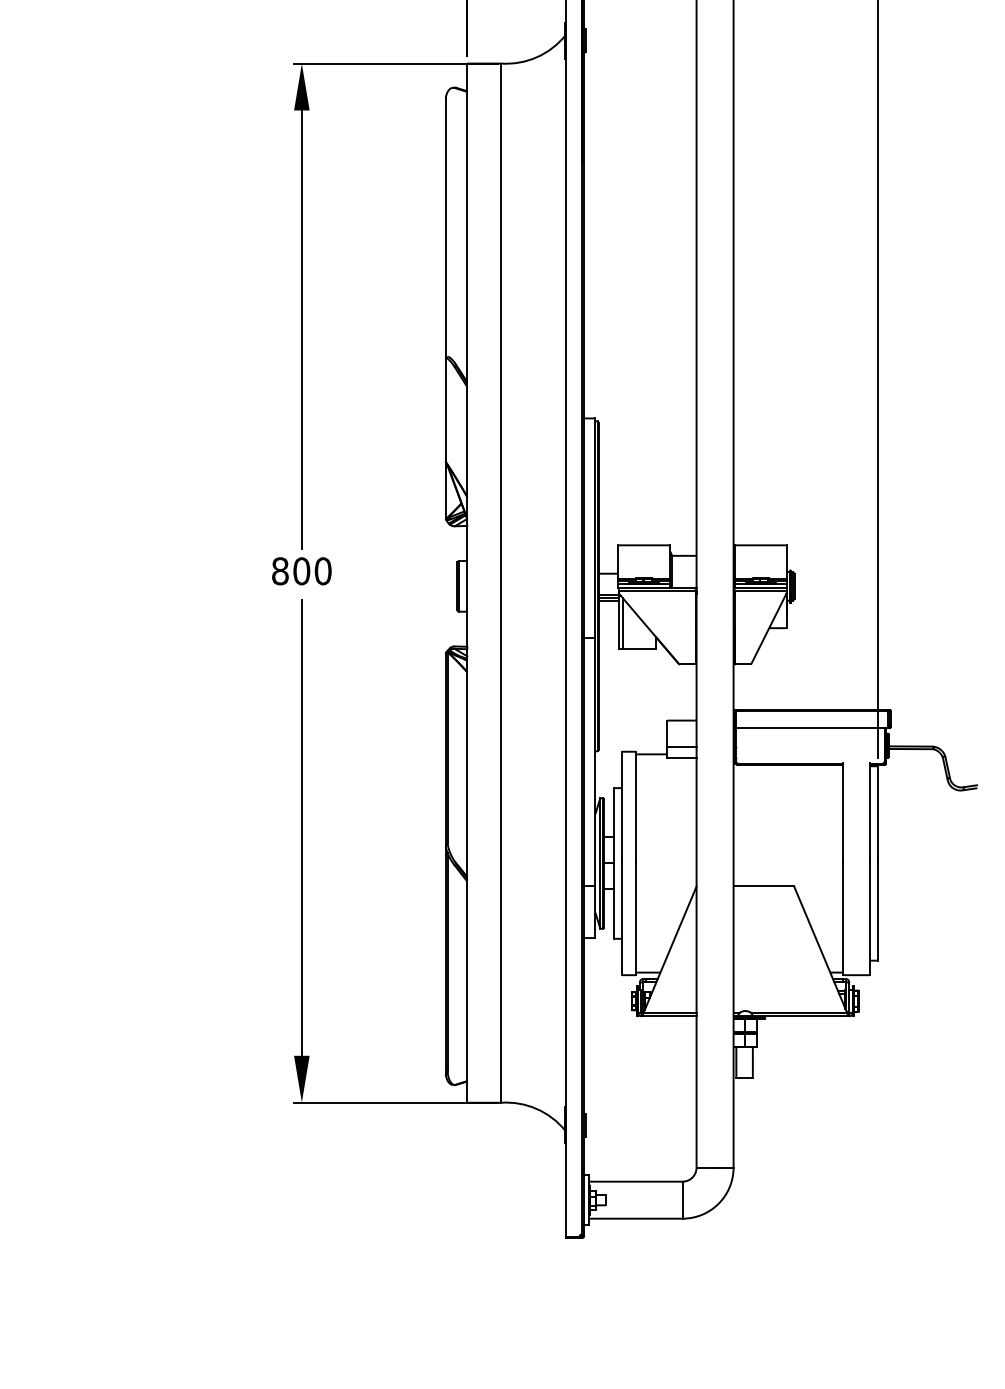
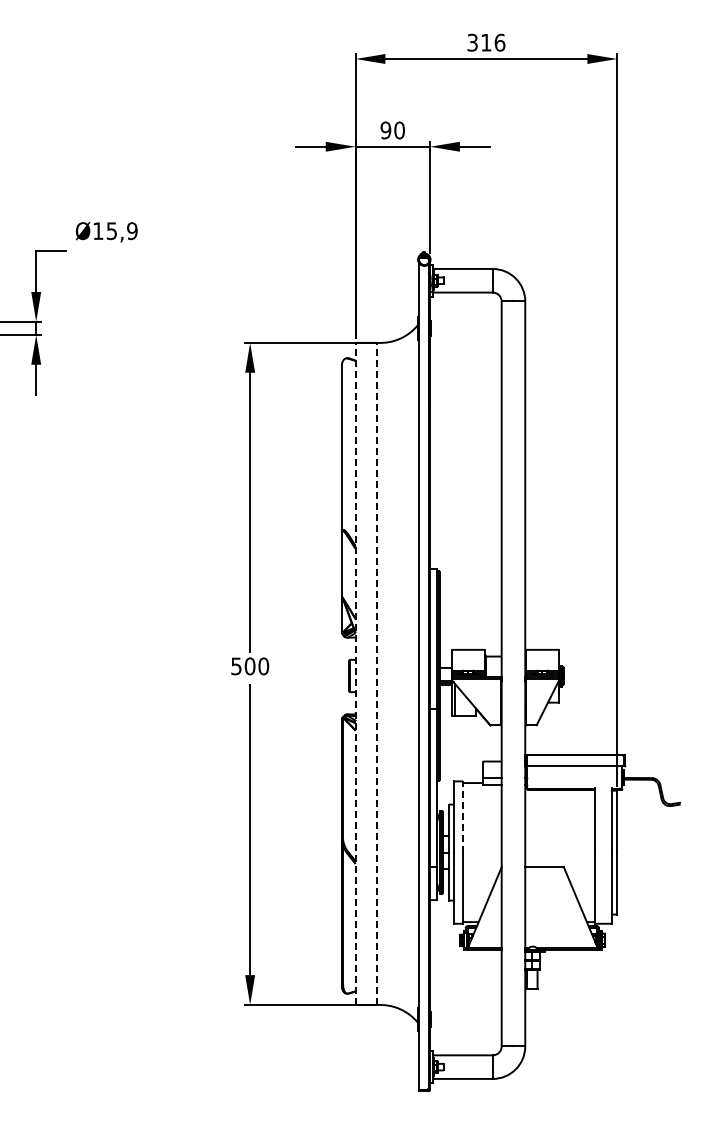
text: (280, 571) -> (236, 666), 800 -> 500
line: (467, 582) -> (355, 673), solid -> dashed
line: (501, 582) -> (377, 673), solid -> dashed
line: (636, 806) -> (463, 816), solid -> dashed

